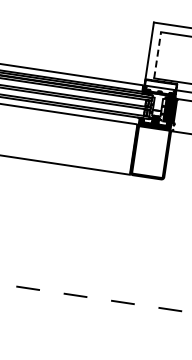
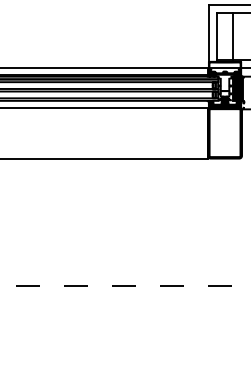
line: (157, 54) -> (217, 35), dashed -> solid
line: (173, 57) -> (233, 36), added

